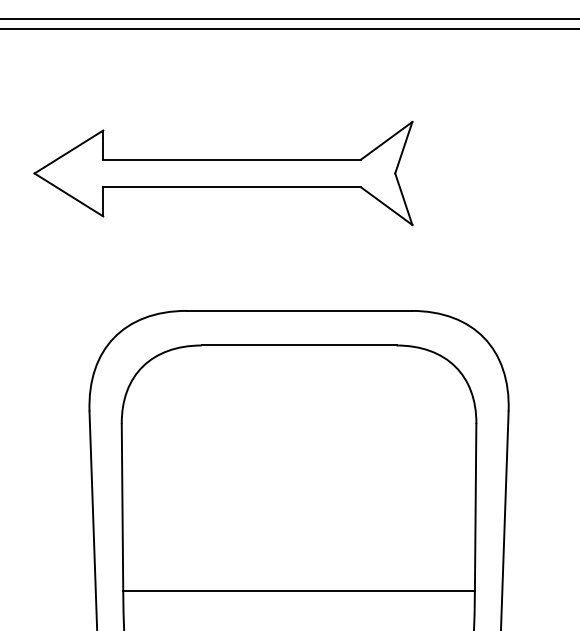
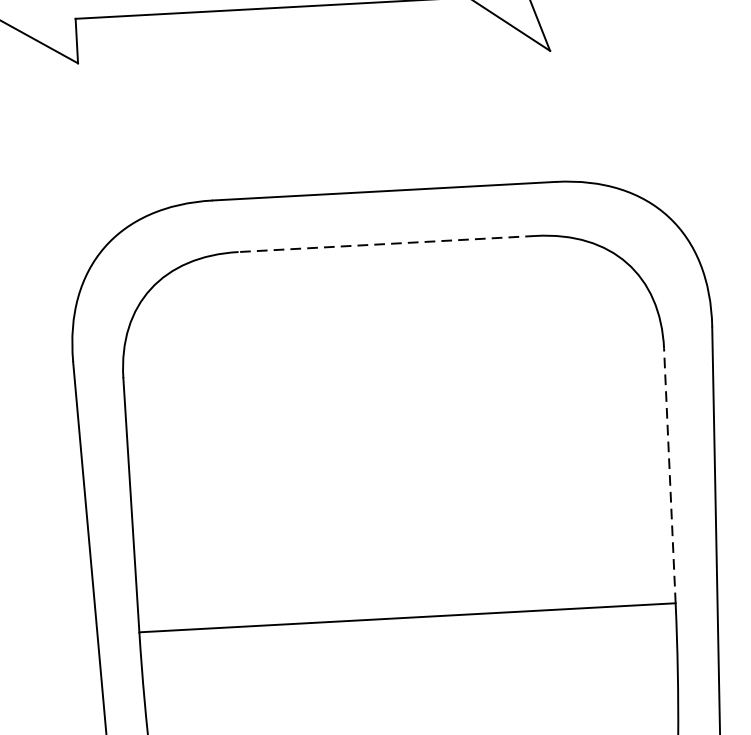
line: (298, 345) -> (386, 244), solid -> dashed
line: (475, 506) -> (669, 474), solid -> dashed

